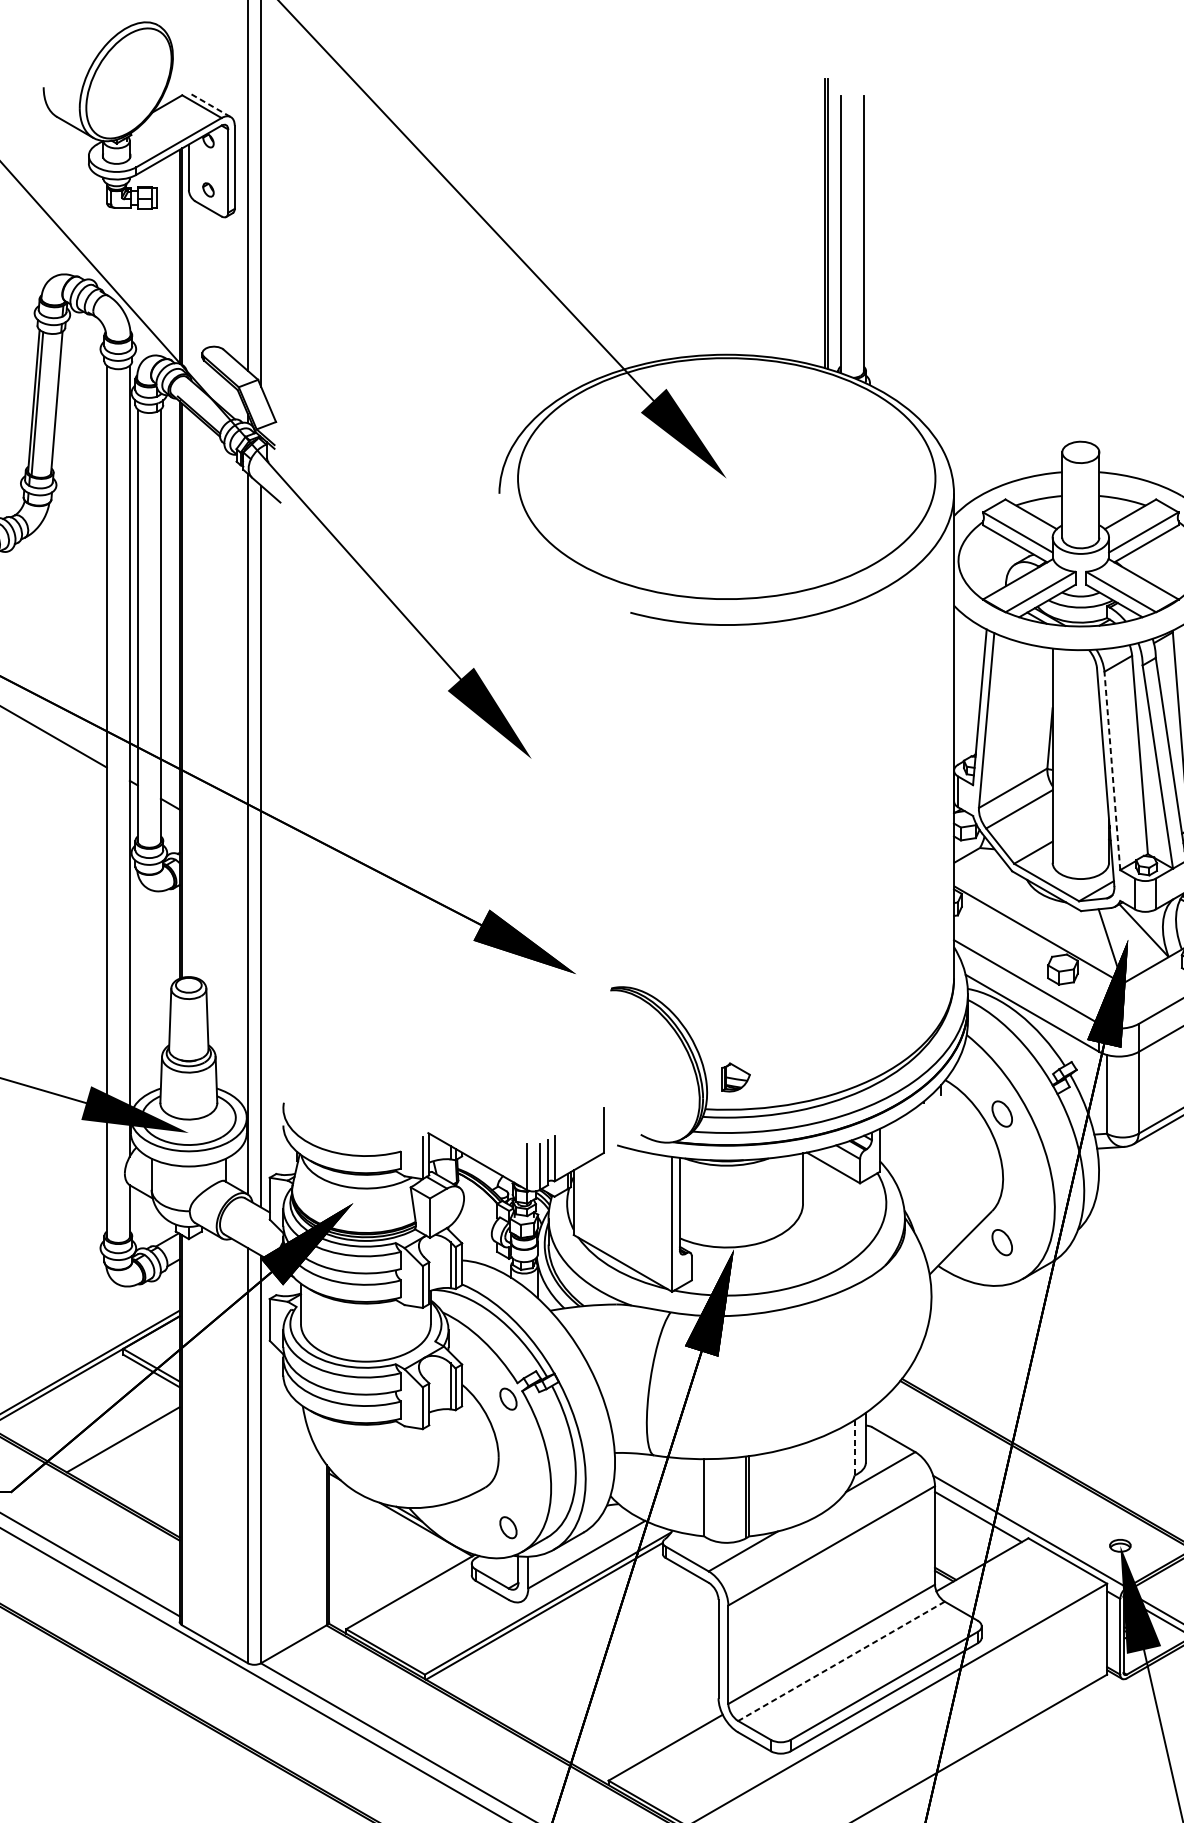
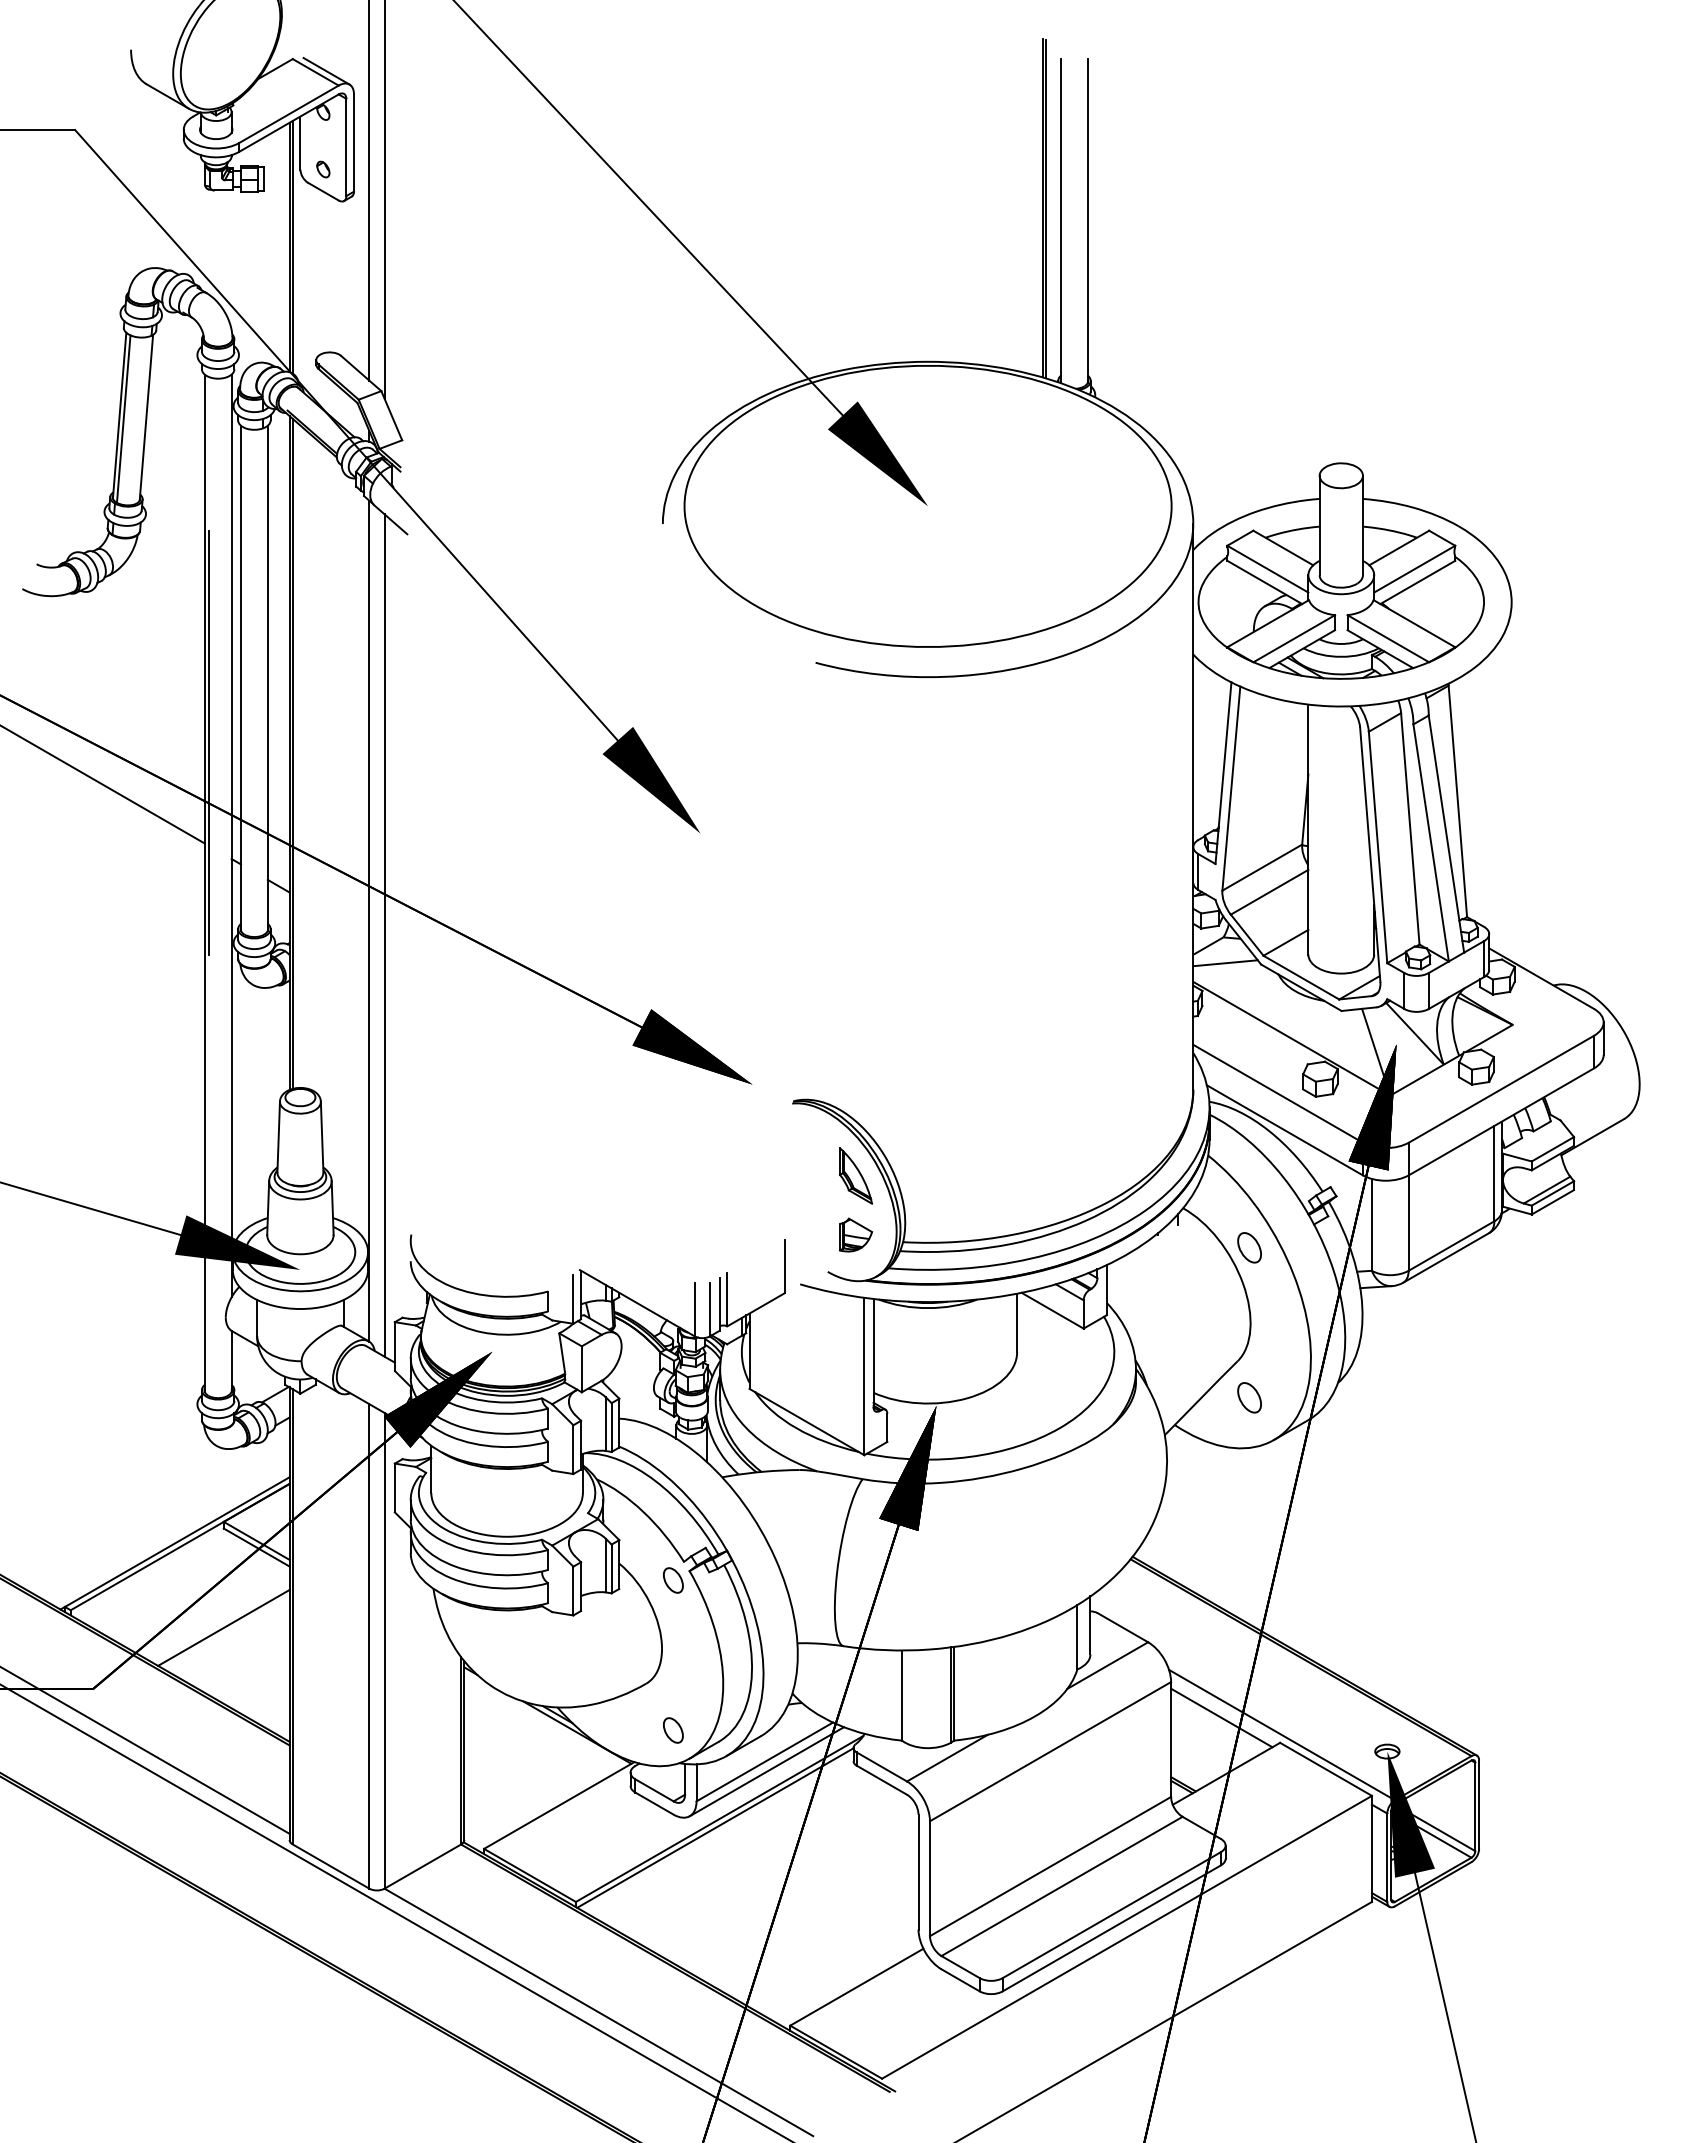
line: (211, 105) -> (326, 71), dashed -> solid
line: (110, 681) -> (208, 742), added
line: (1112, 770) -> (1378, 846), dashed -> solid
line: (981, 870) -> (1225, 963), added
part: (665, 1052) -> (856, 1175), added
part: (736, 1076) -> (856, 1234), moved
line: (854, 1448) -> (1077, 1637), dashed -> solid
line: (588, 1562) -> (766, 1771), added
line: (841, 1661) -> (1061, 1886), dashed -> solid

